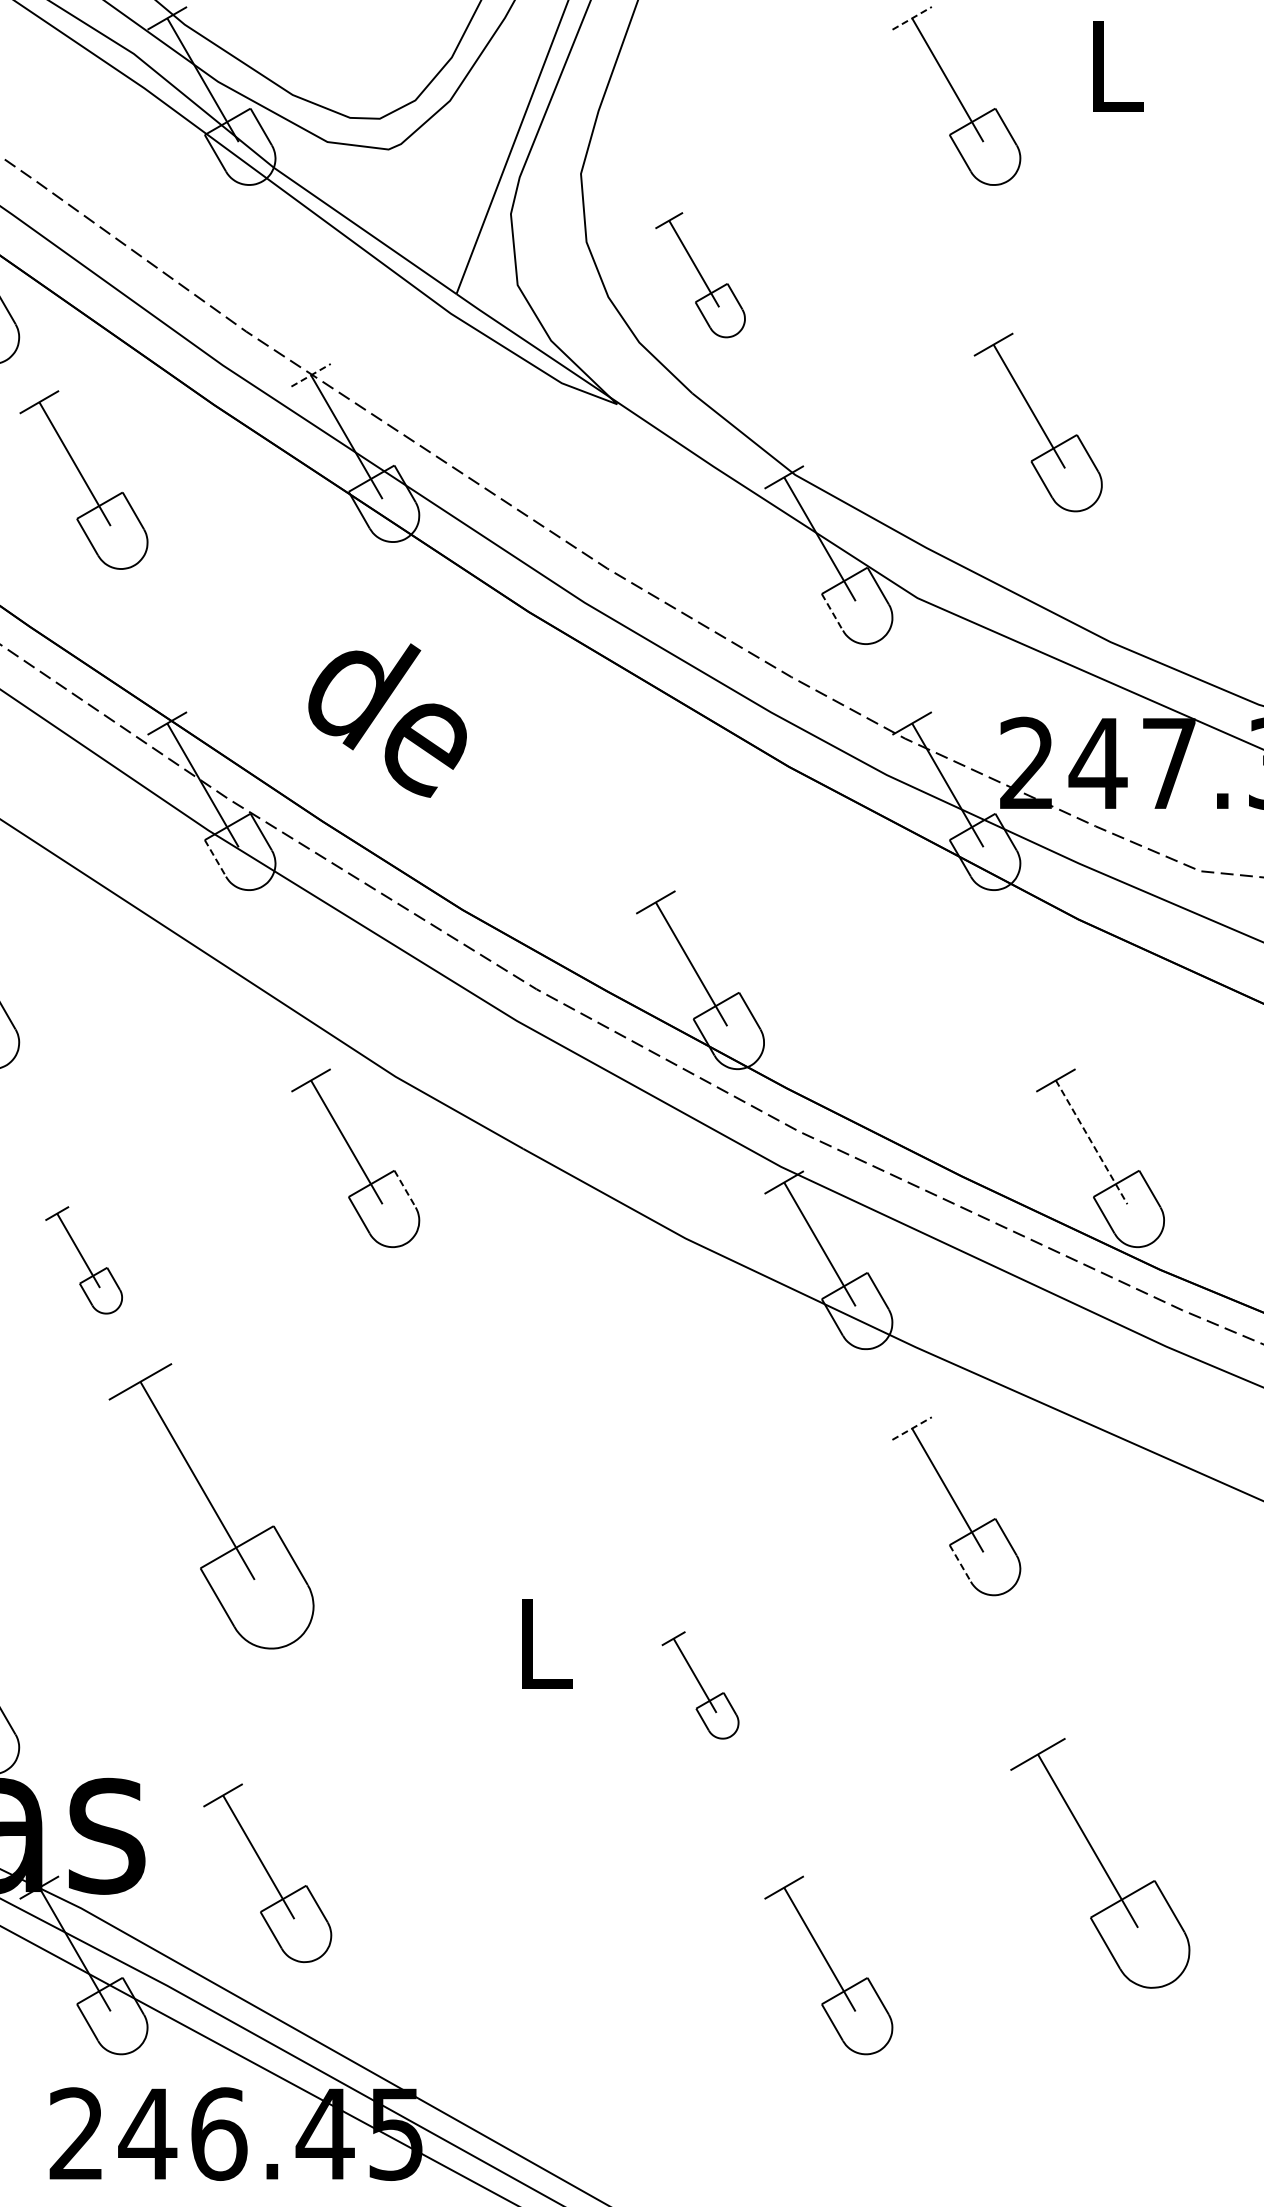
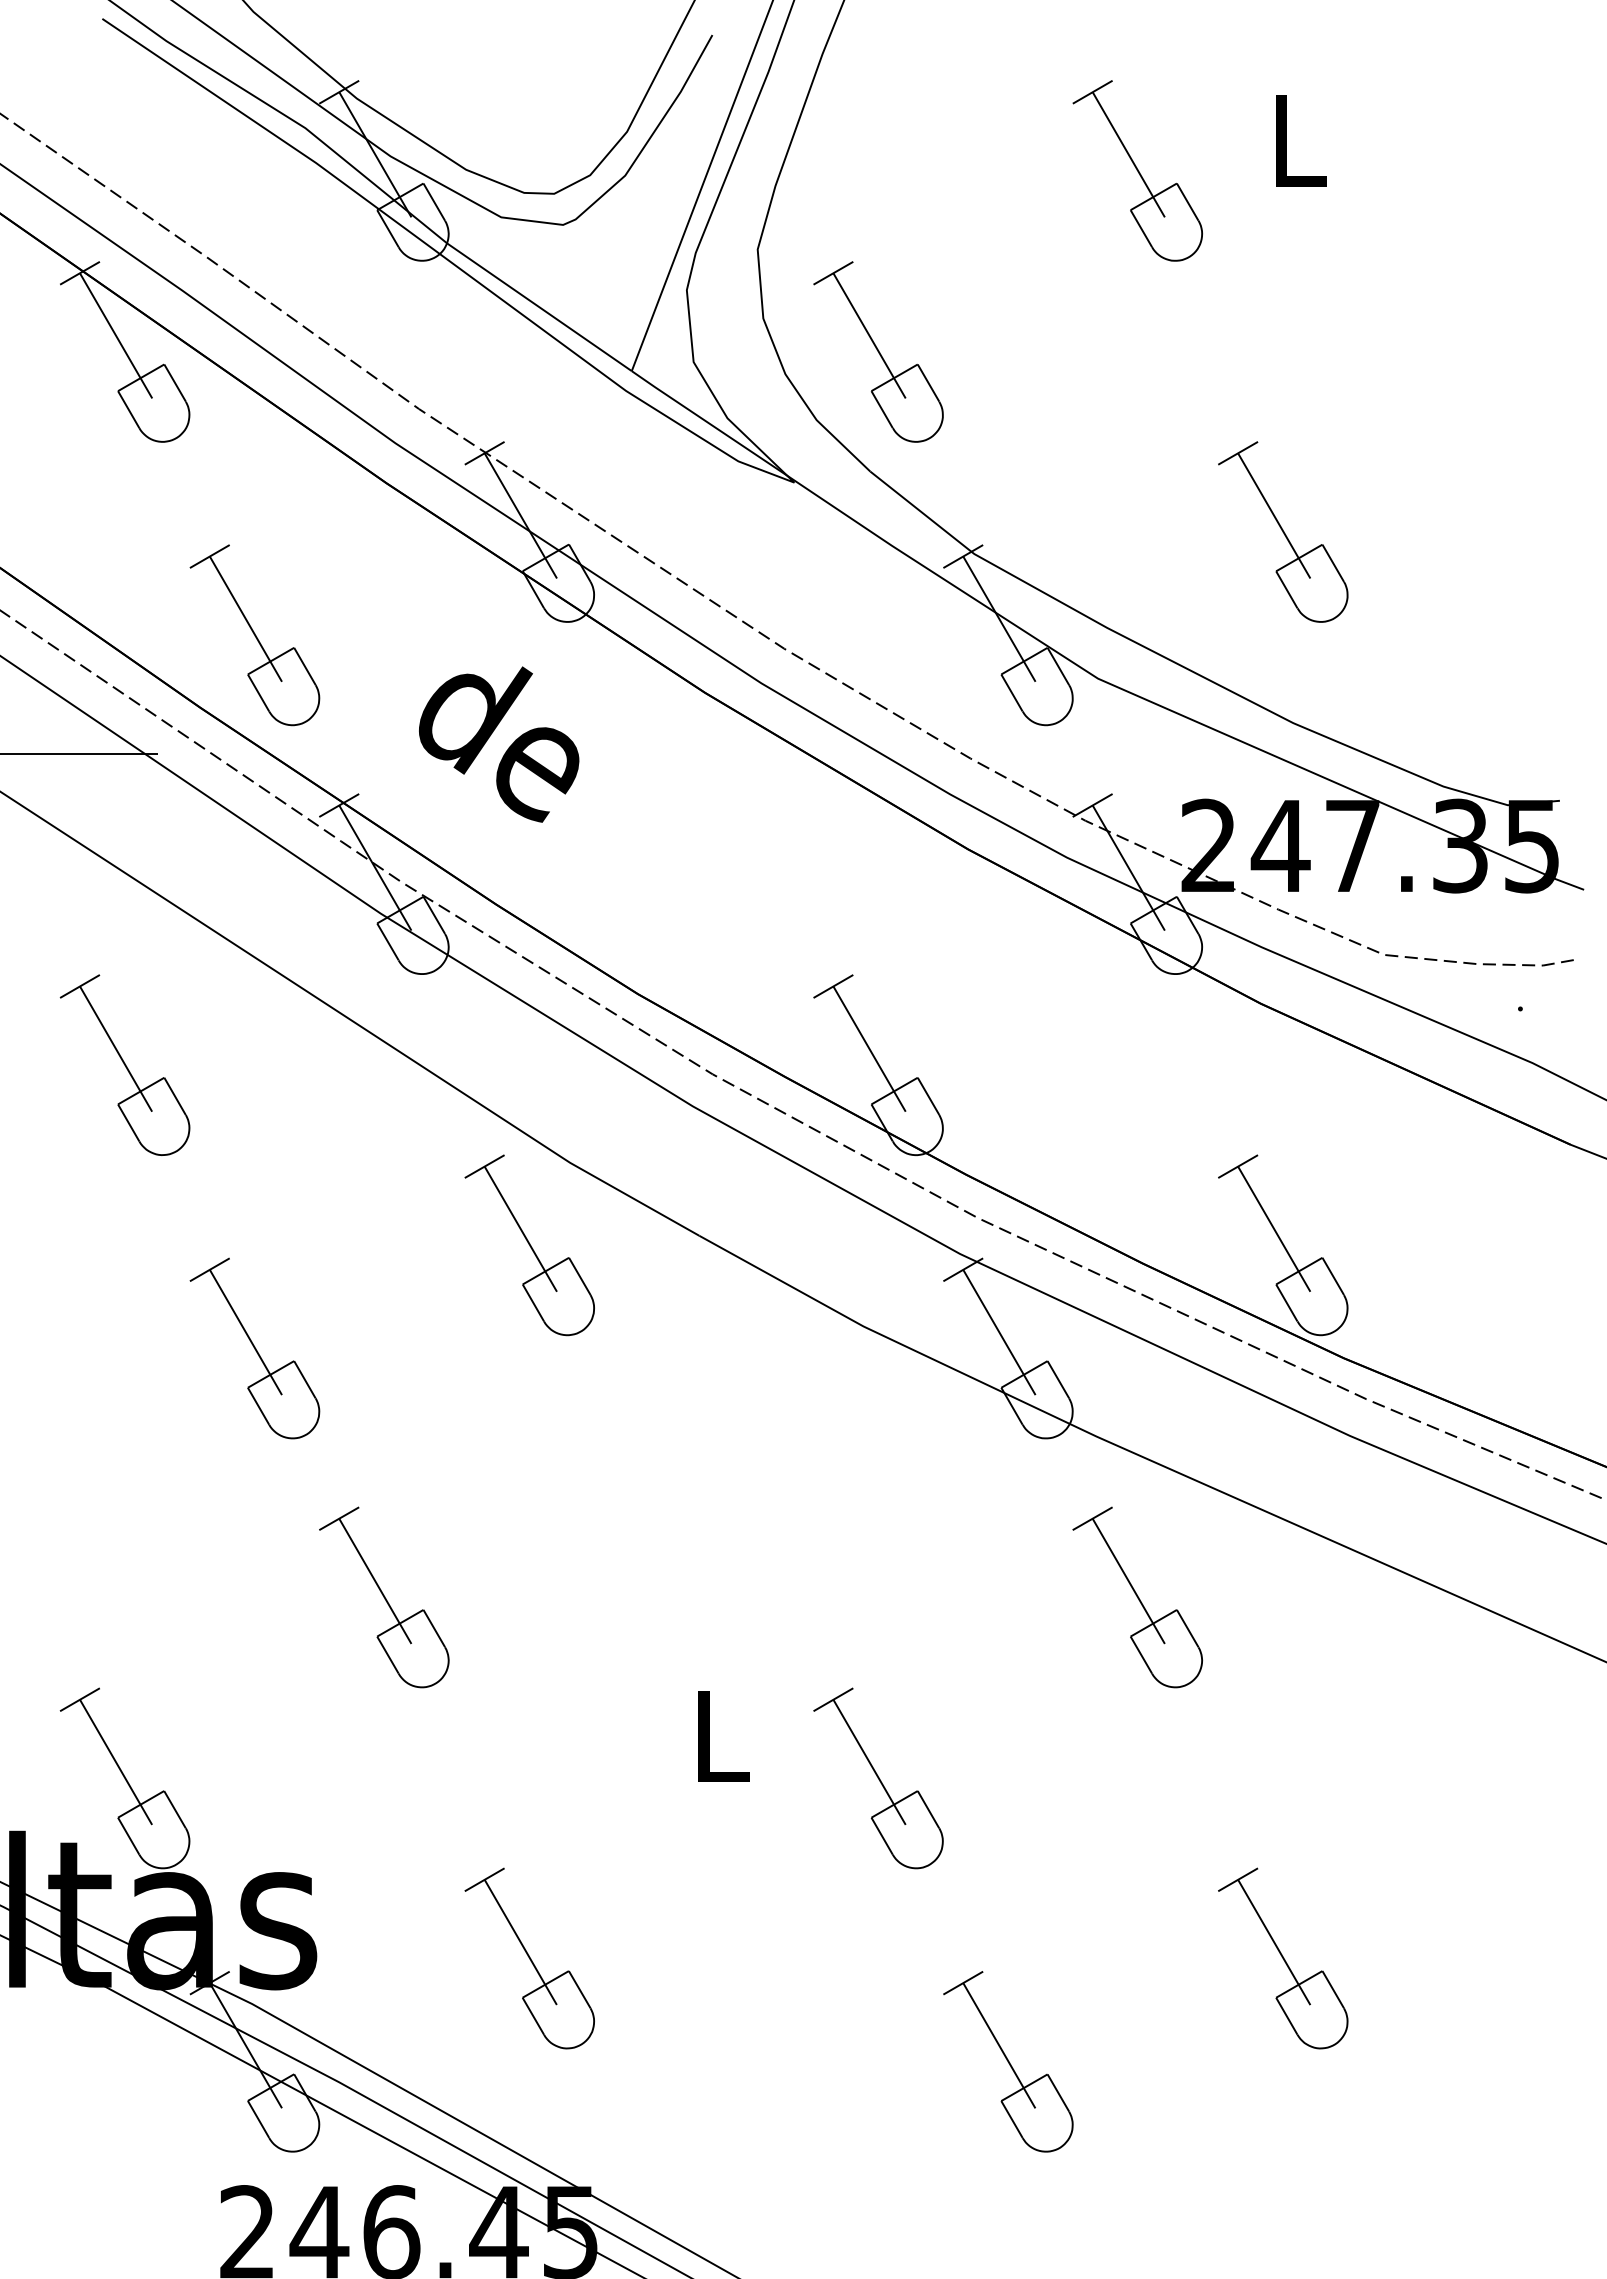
line: (911, 18) -> (1092, 92), dashed -> solid
part: (700, 274) -> (878, 351), size x1.43
line: (310, 375) -> (484, 453), dashed -> solid
part: (1038, 421) -> (1283, 531), moved
part: (83, 480) -> (254, 635), moved
line: (832, 612) -> (1012, 693), dashed -> solid
text: (388, 720) -> (499, 744), moved
line: (215, 858) -> (388, 942), dashed -> solid
line: (1091, 1142) -> (1274, 1229), dashed -> solid
line: (404, 1189) -> (579, 1276), dashed -> solid
part: (83, 1260) -> (254, 1348), size x1.67
line: (911, 1428) -> (1092, 1518), dashed -> solid
part: (212, 1506) -> (384, 1597), size x0.62
line: (960, 1563) -> (1141, 1655), dashed -> solid
part: (700, 1685) -> (878, 1778), size x1.67
part: (1100, 1863) -> (1283, 1958), size x0.71
part: (267, 1873) -> (529, 1958), moved

